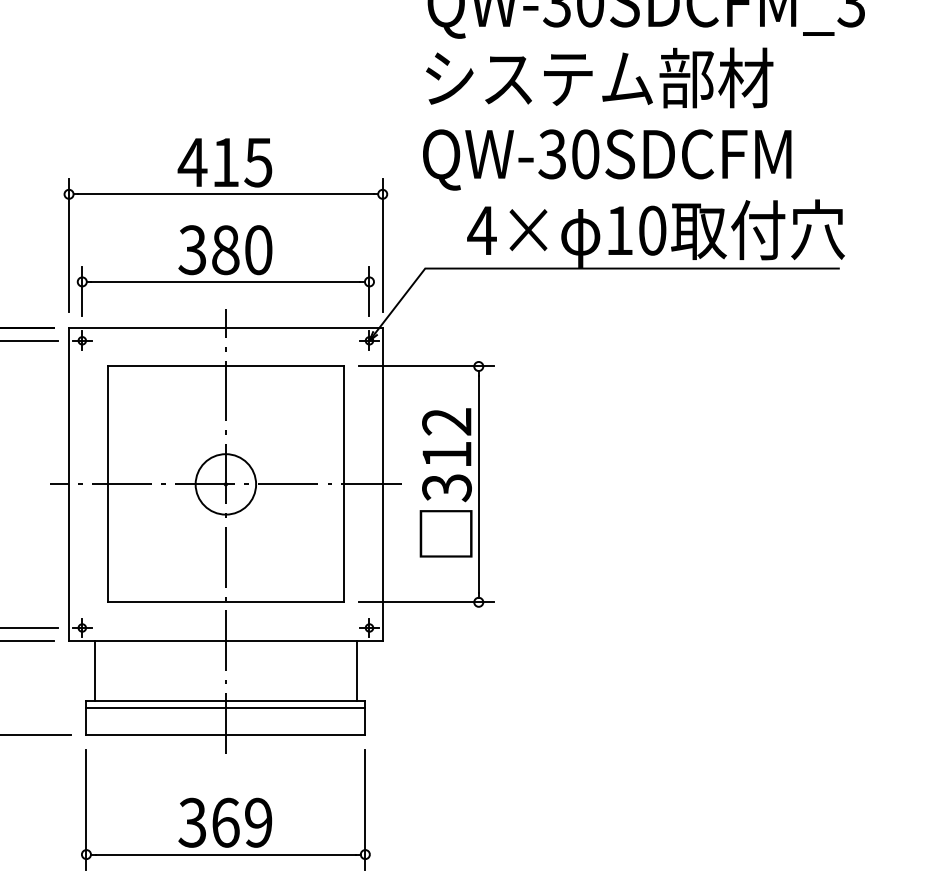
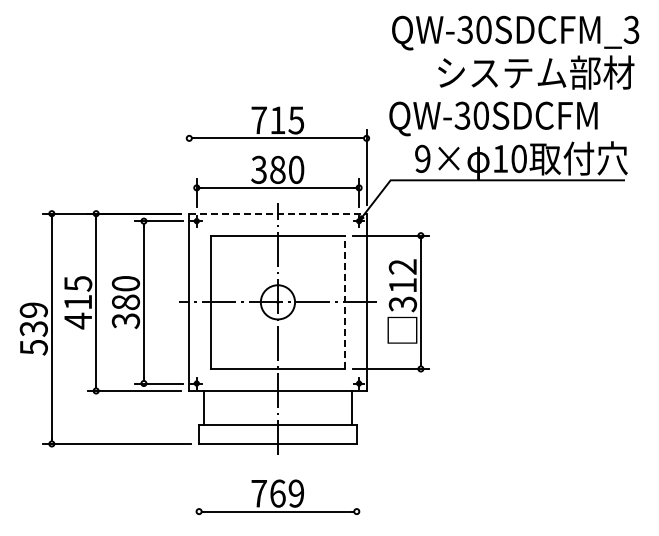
text: (600, 77) -> (536, 72), moved
text: (191, 162) -> (258, 120), 415 -> 715
text: (481, 229) -> (422, 158), 4× -> 9×
line: (69, 245) -> (189, 167), removed
line: (225, 327) -> (277, 213), solid -> dashed
line: (343, 484) -> (344, 302), solid -> dashed
line: (225, 707) -> (277, 428), removed
line: (87, 810) -> (199, 486), removed
line: (364, 810) -> (356, 486), removed
text: (191, 822) -> (258, 493), 369 -> 769

